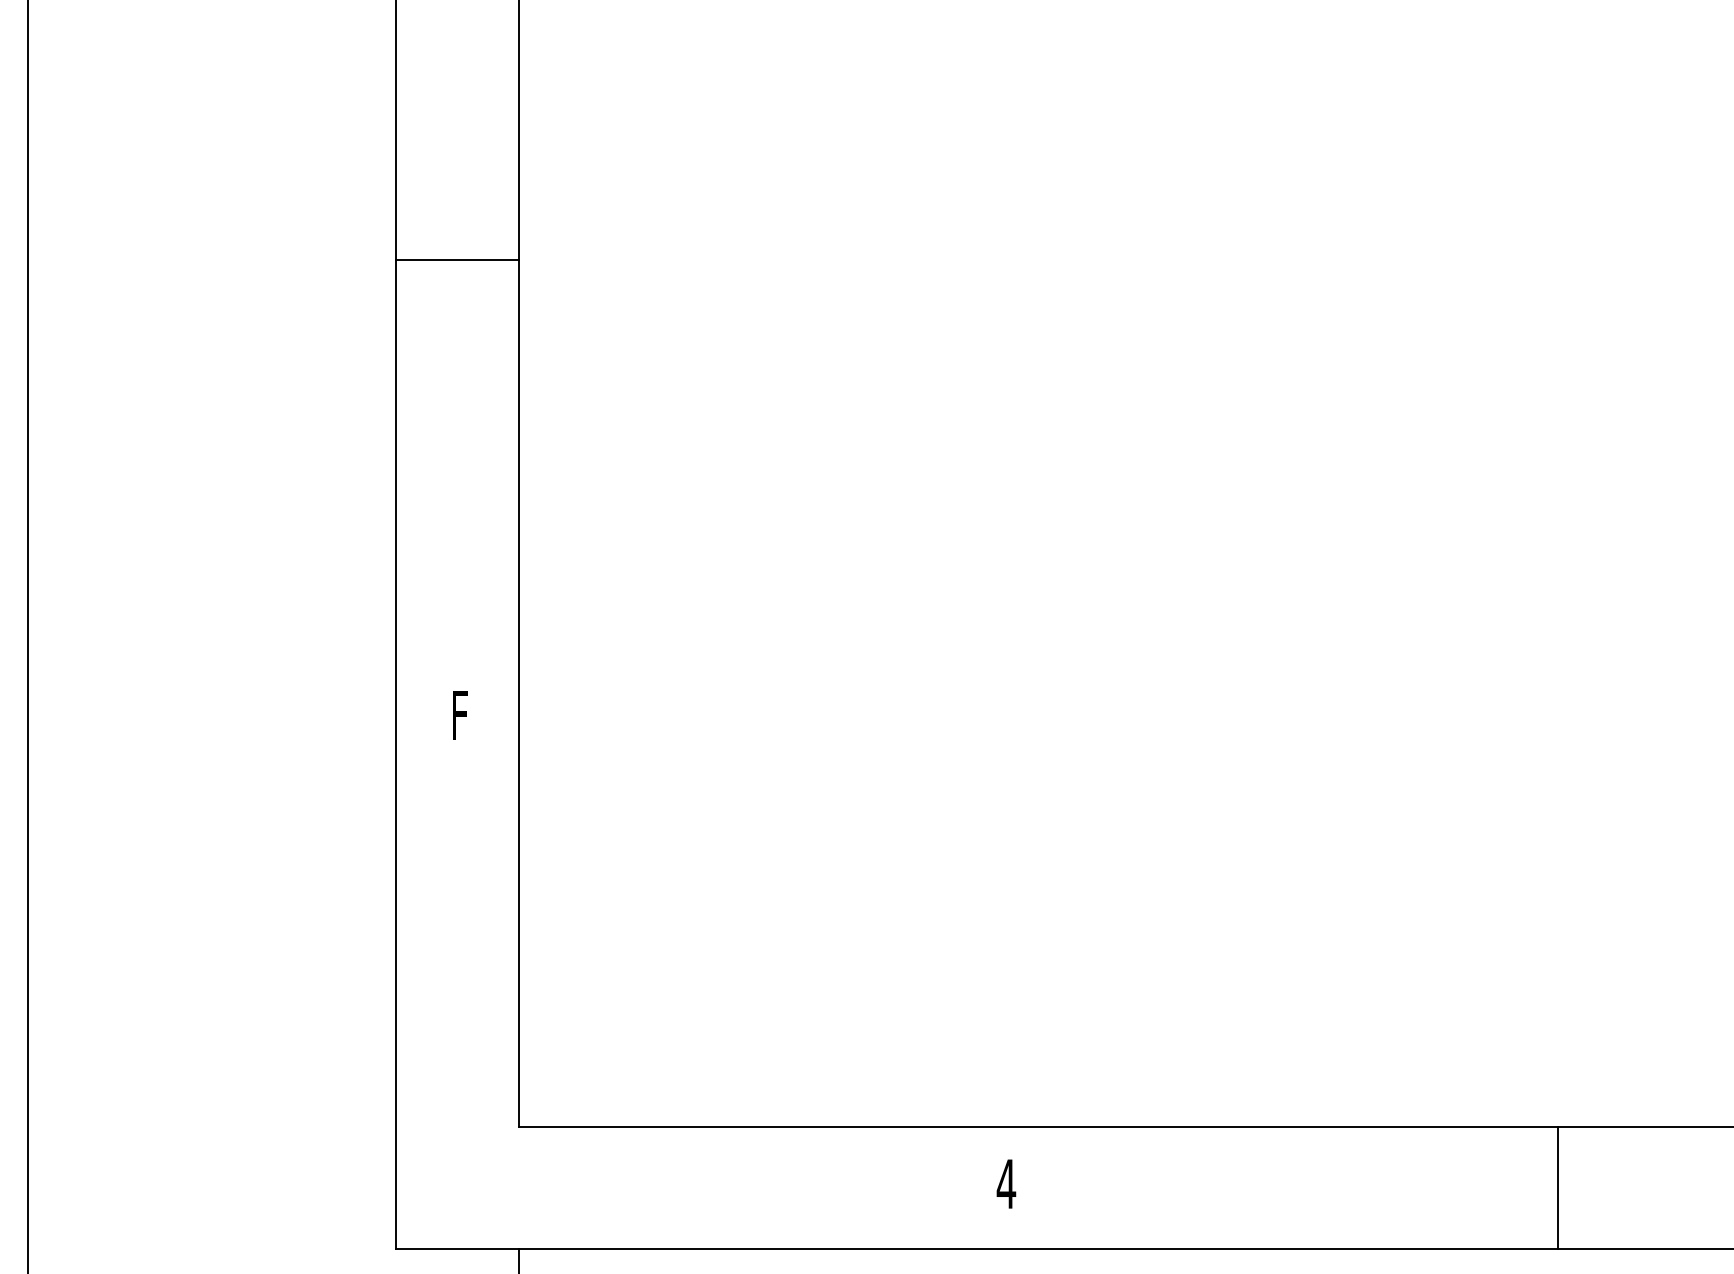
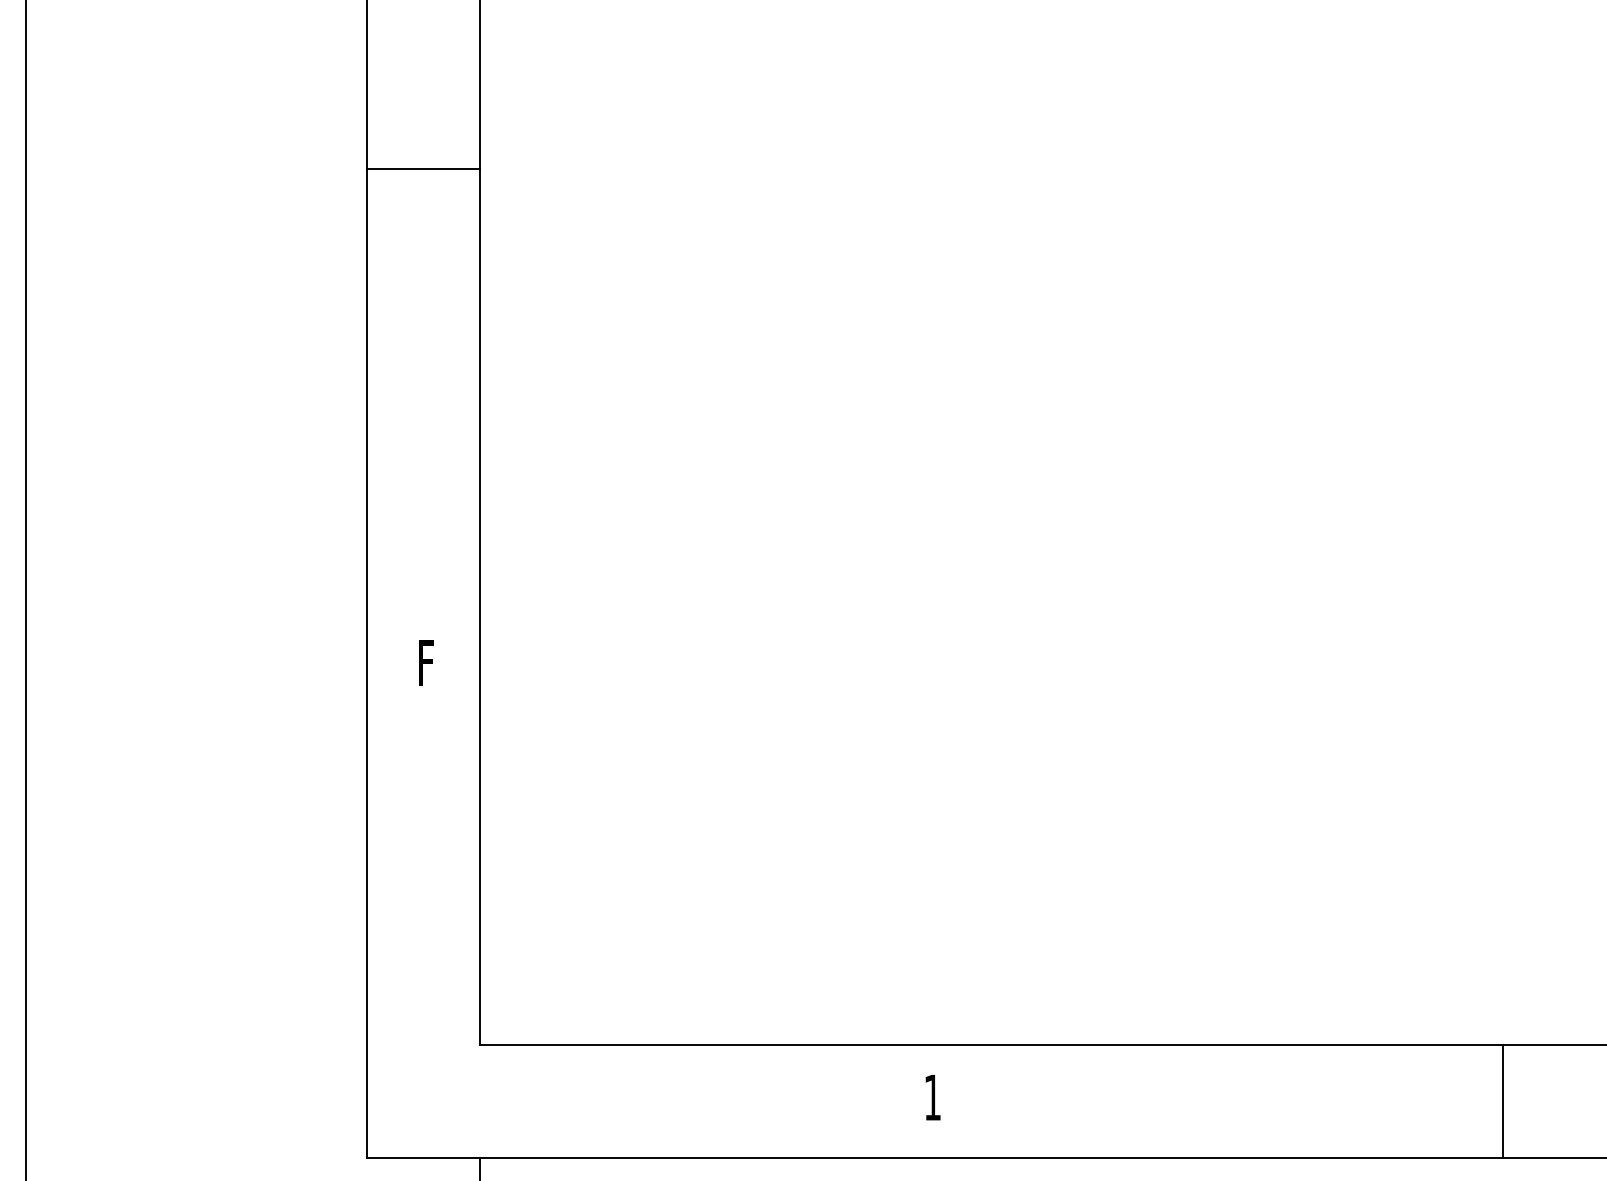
line: (456, 259) -> (422, 169), moved
text: (1006, 1183) -> (932, 1097), 4 -> 1
line: (1558, 1187) -> (1503, 1100), moved

